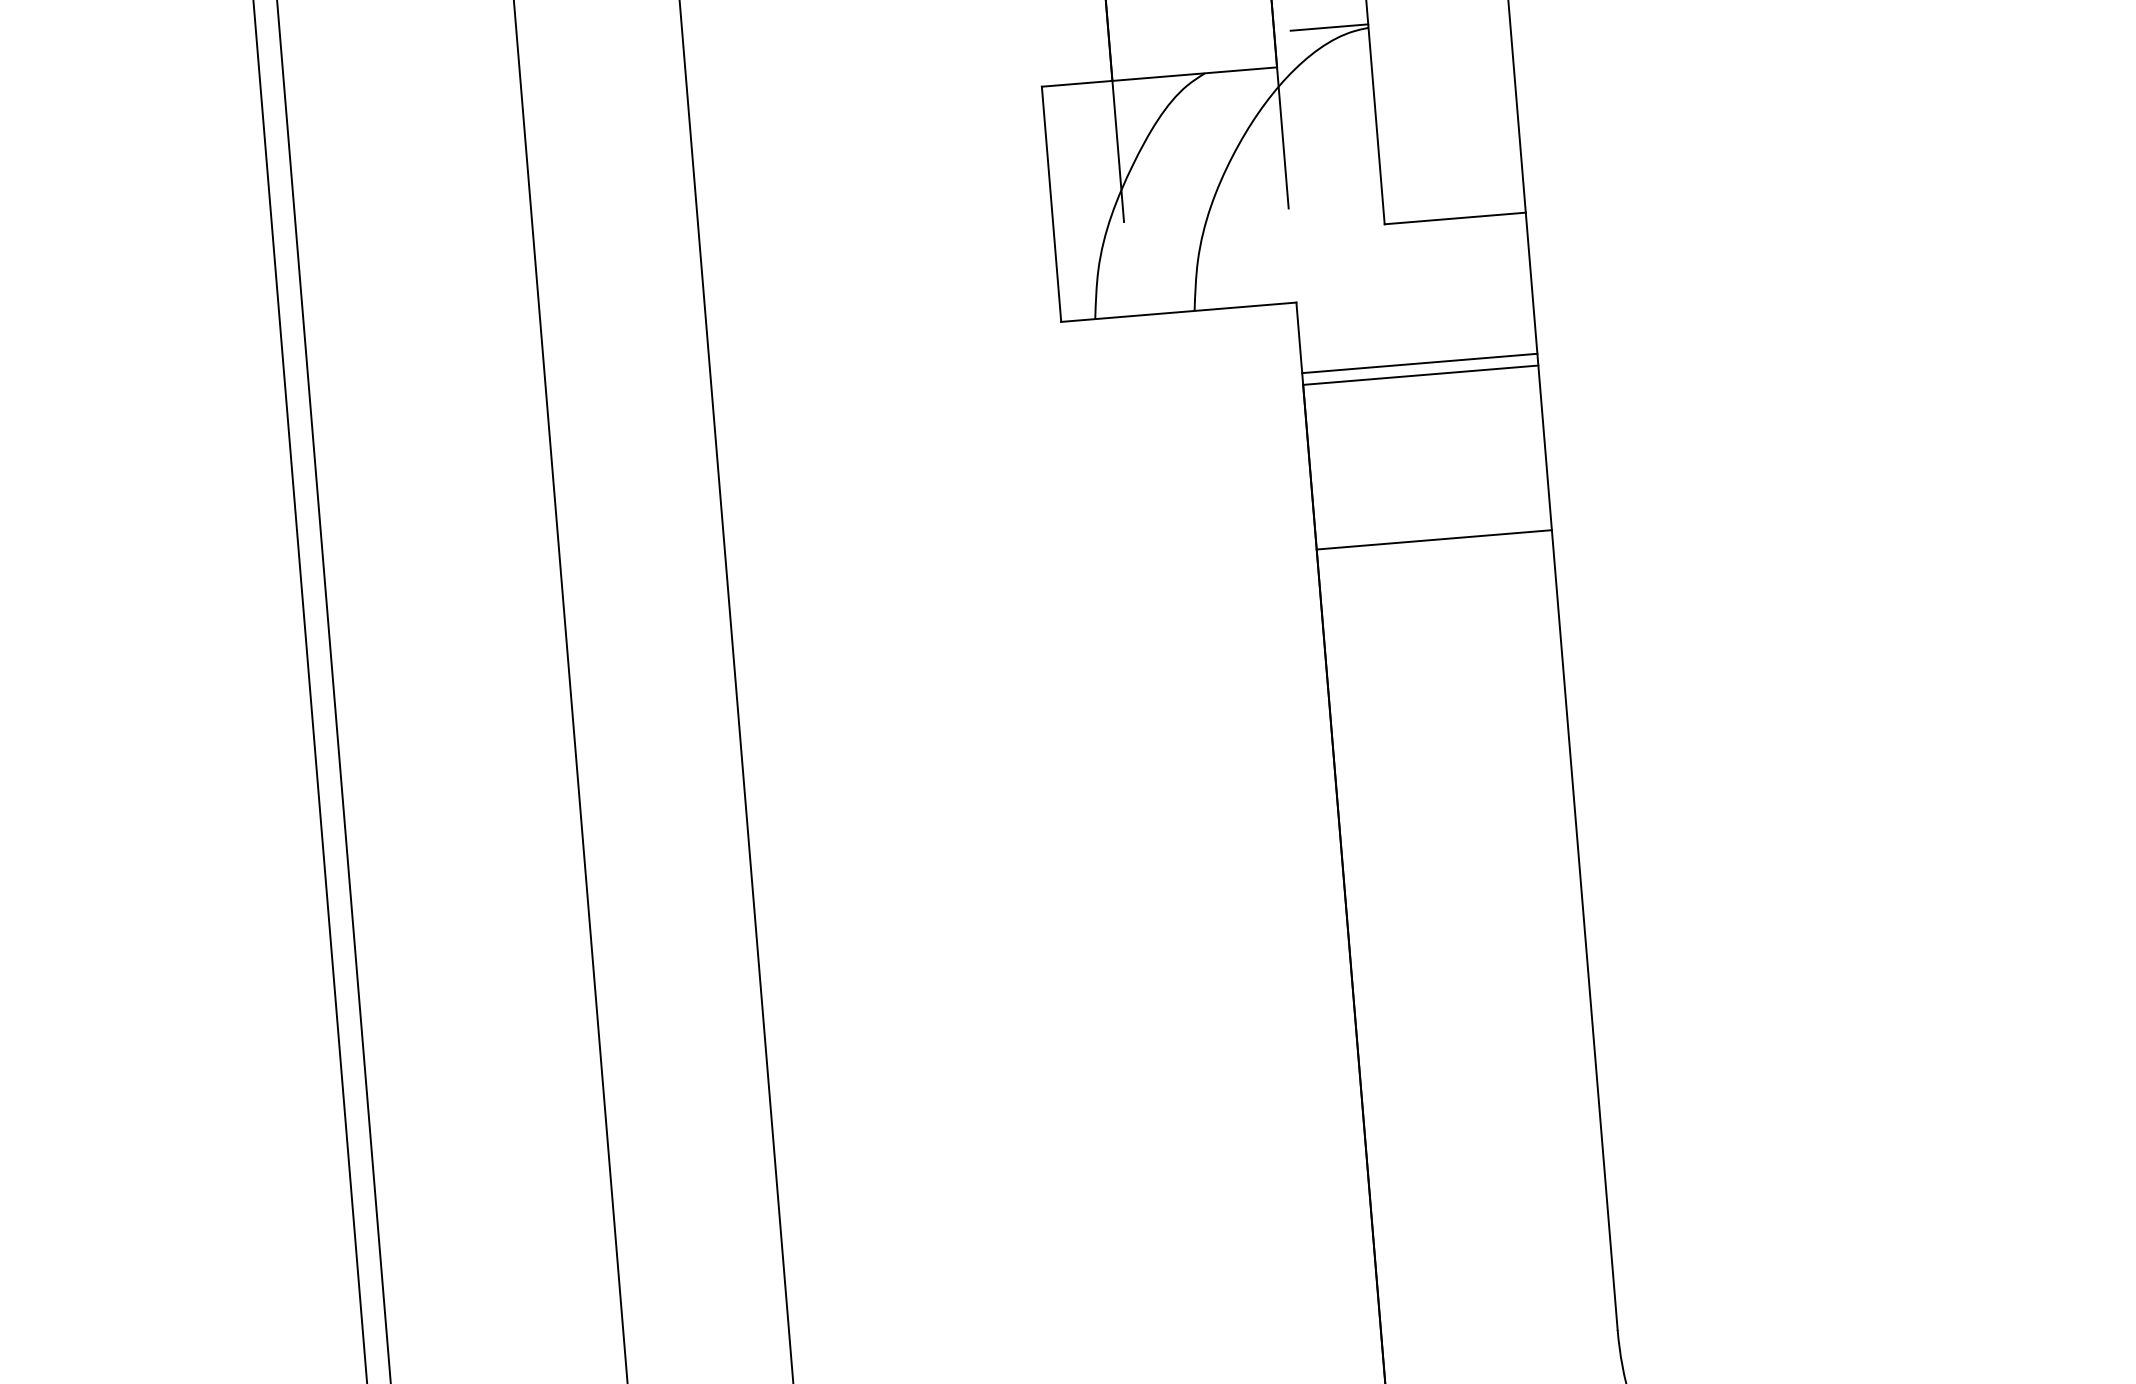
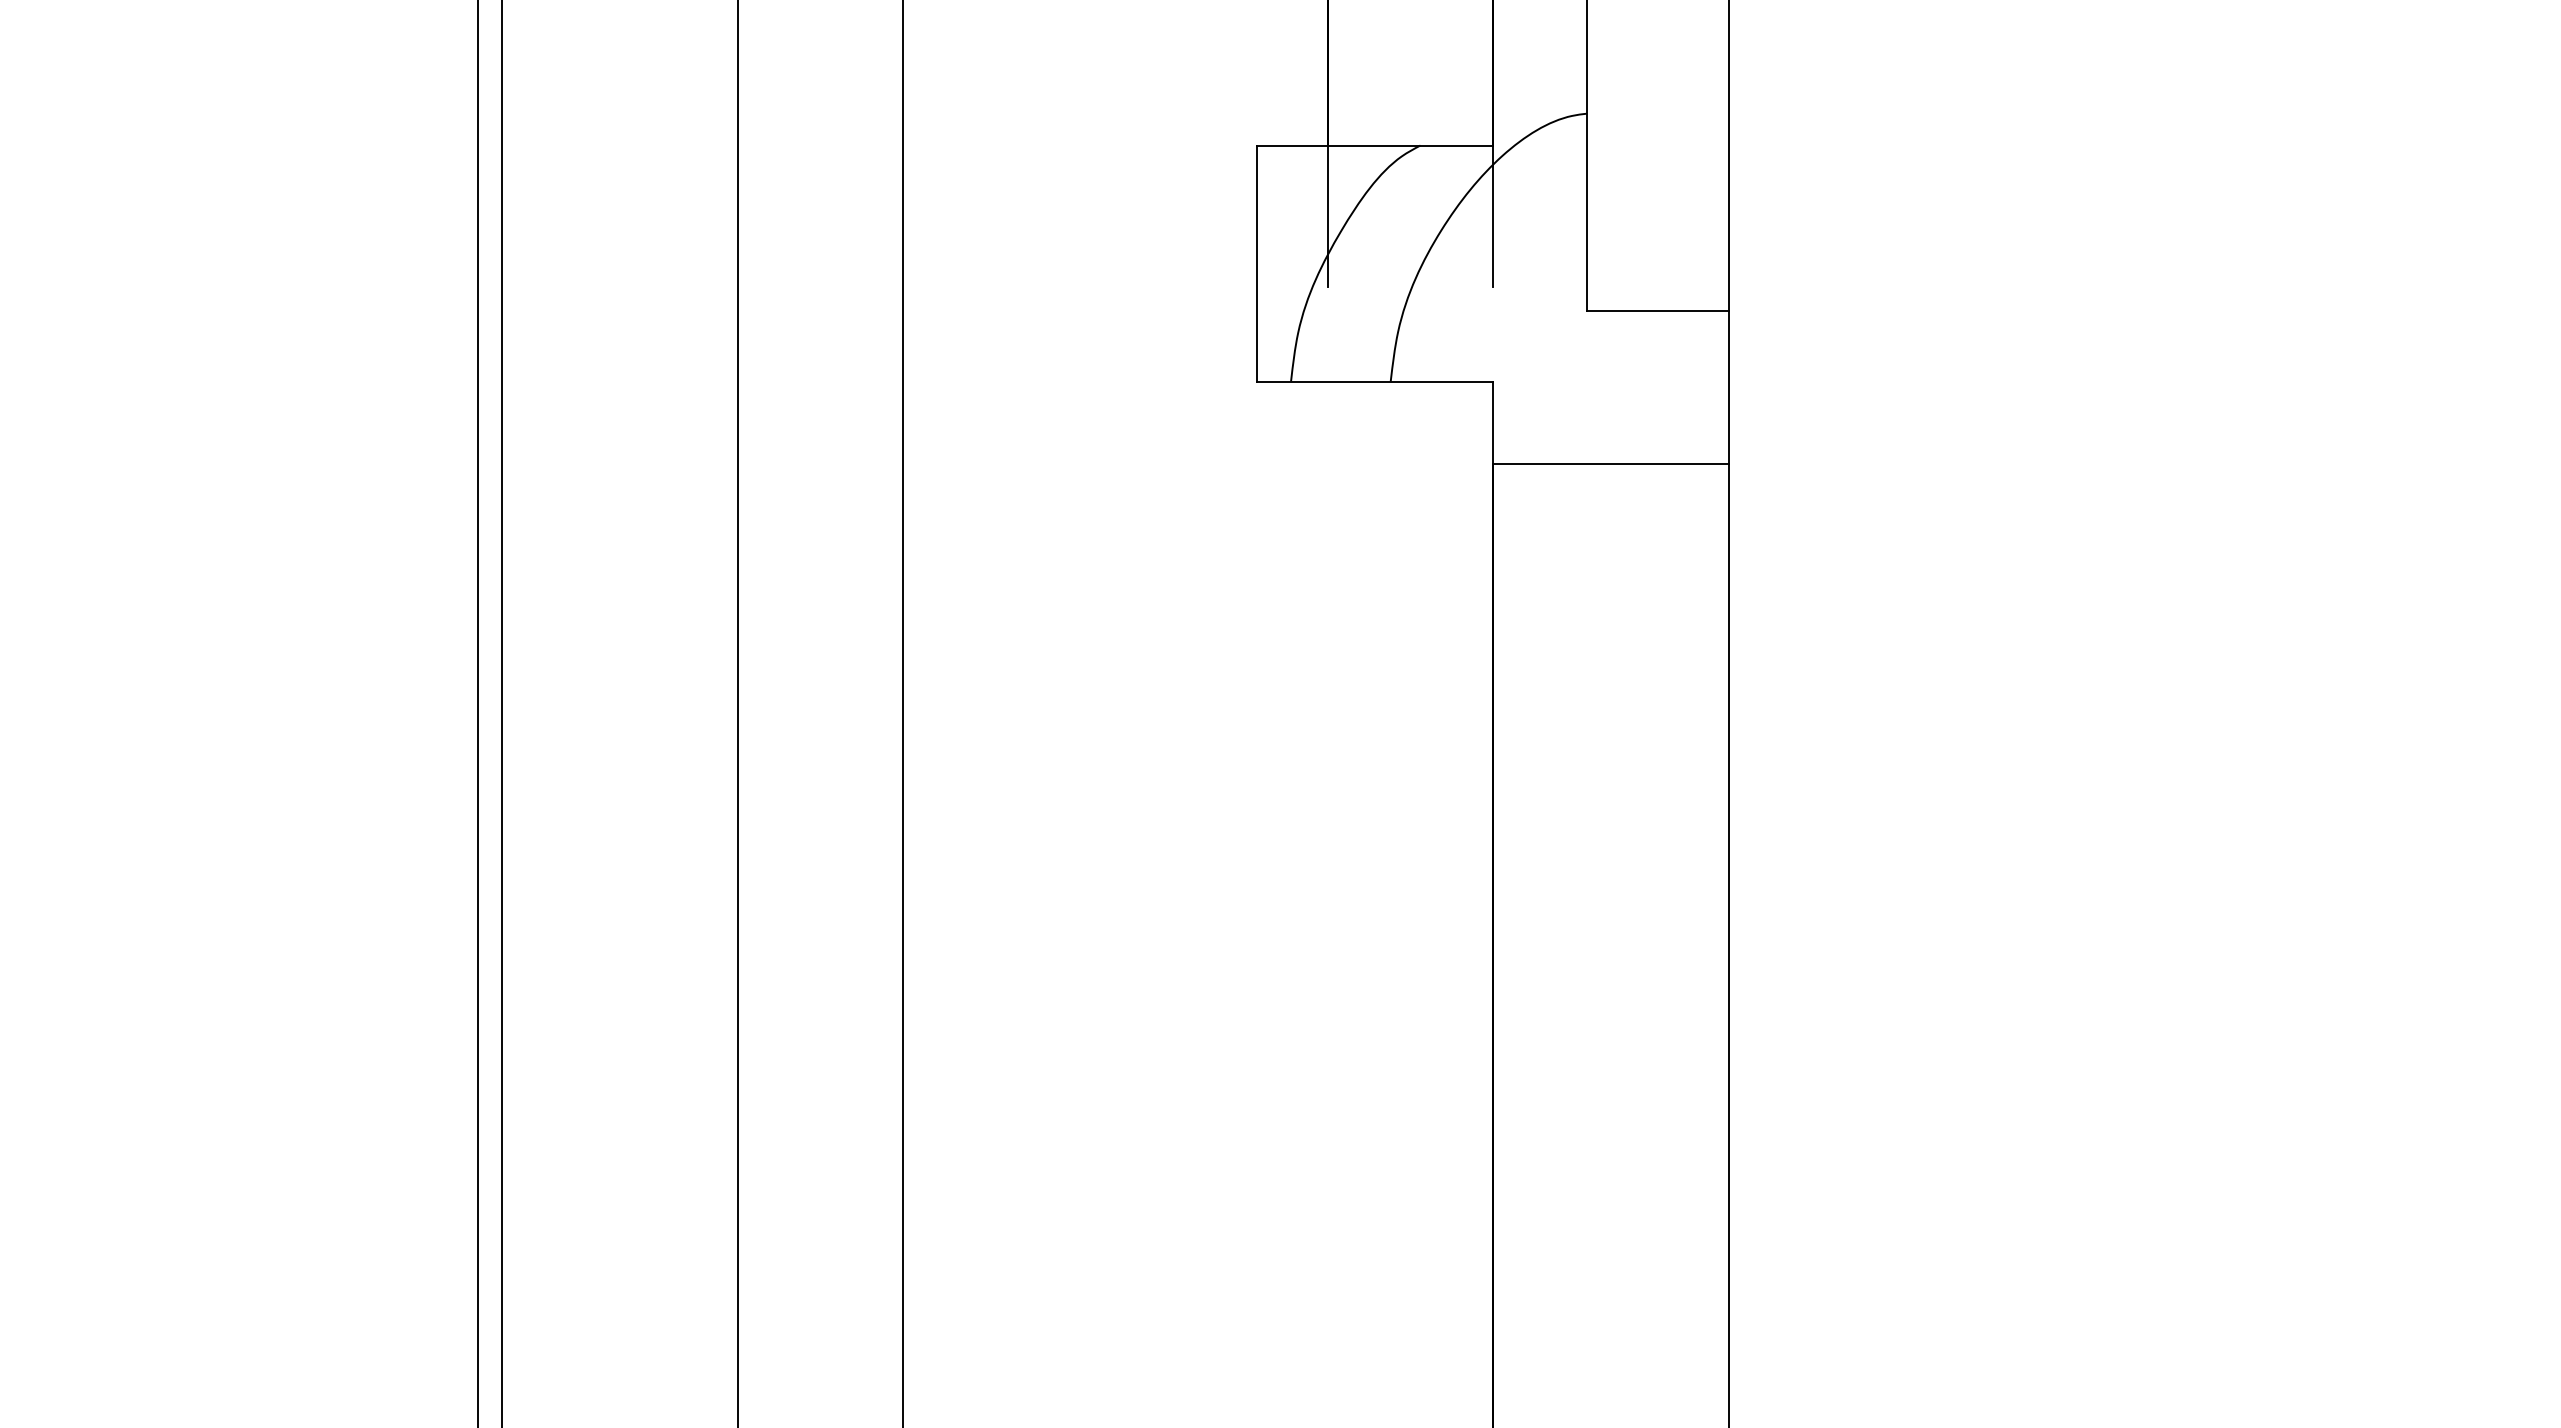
line: (1329, 27) -> (1548, 110), removed
line: (1419, 363) -> (1610, 452), removed
line: (1433, 540) -> (1610, 629), removed

